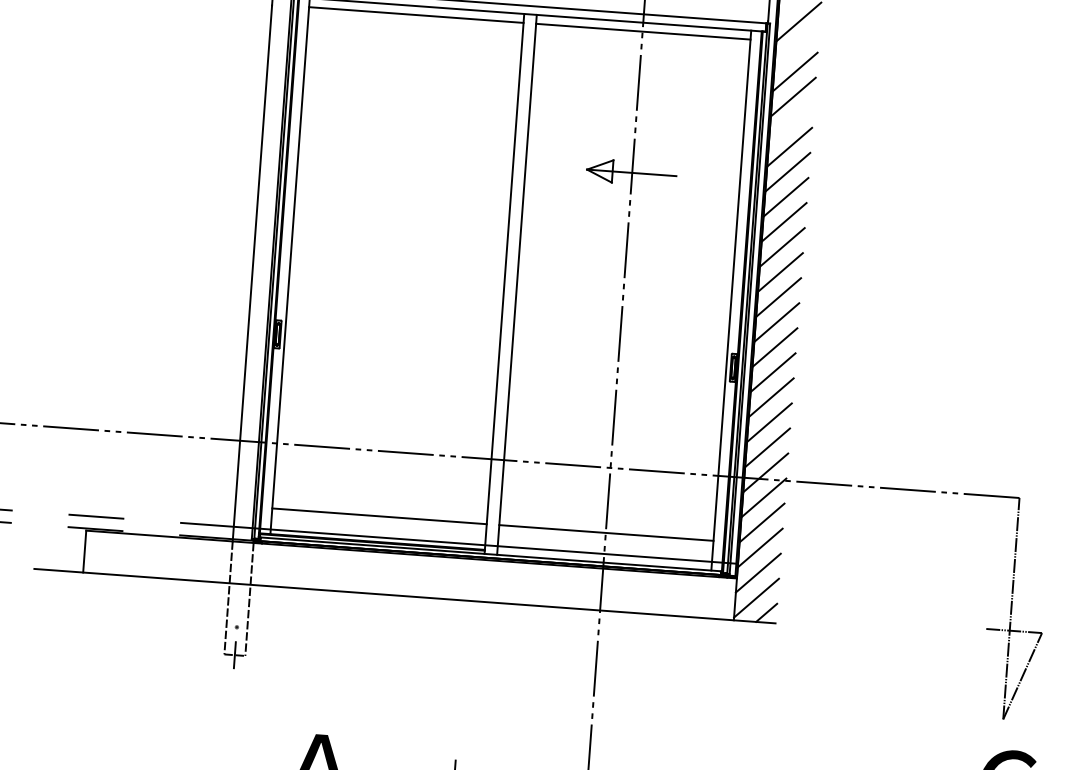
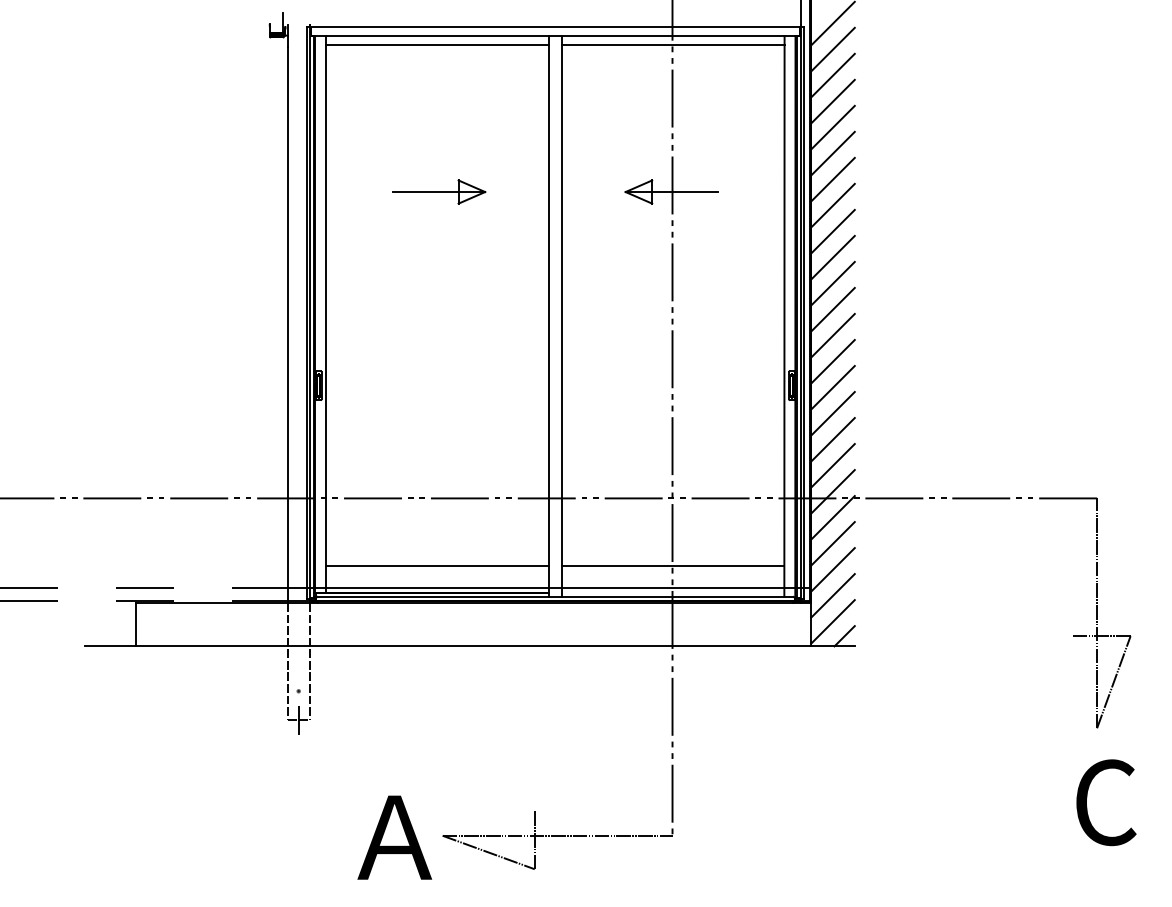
line: (796, 46) -> (832, 49), added
line: (790, 122) -> (832, 127), added
part: (407, 155) -> (439, 191), added

